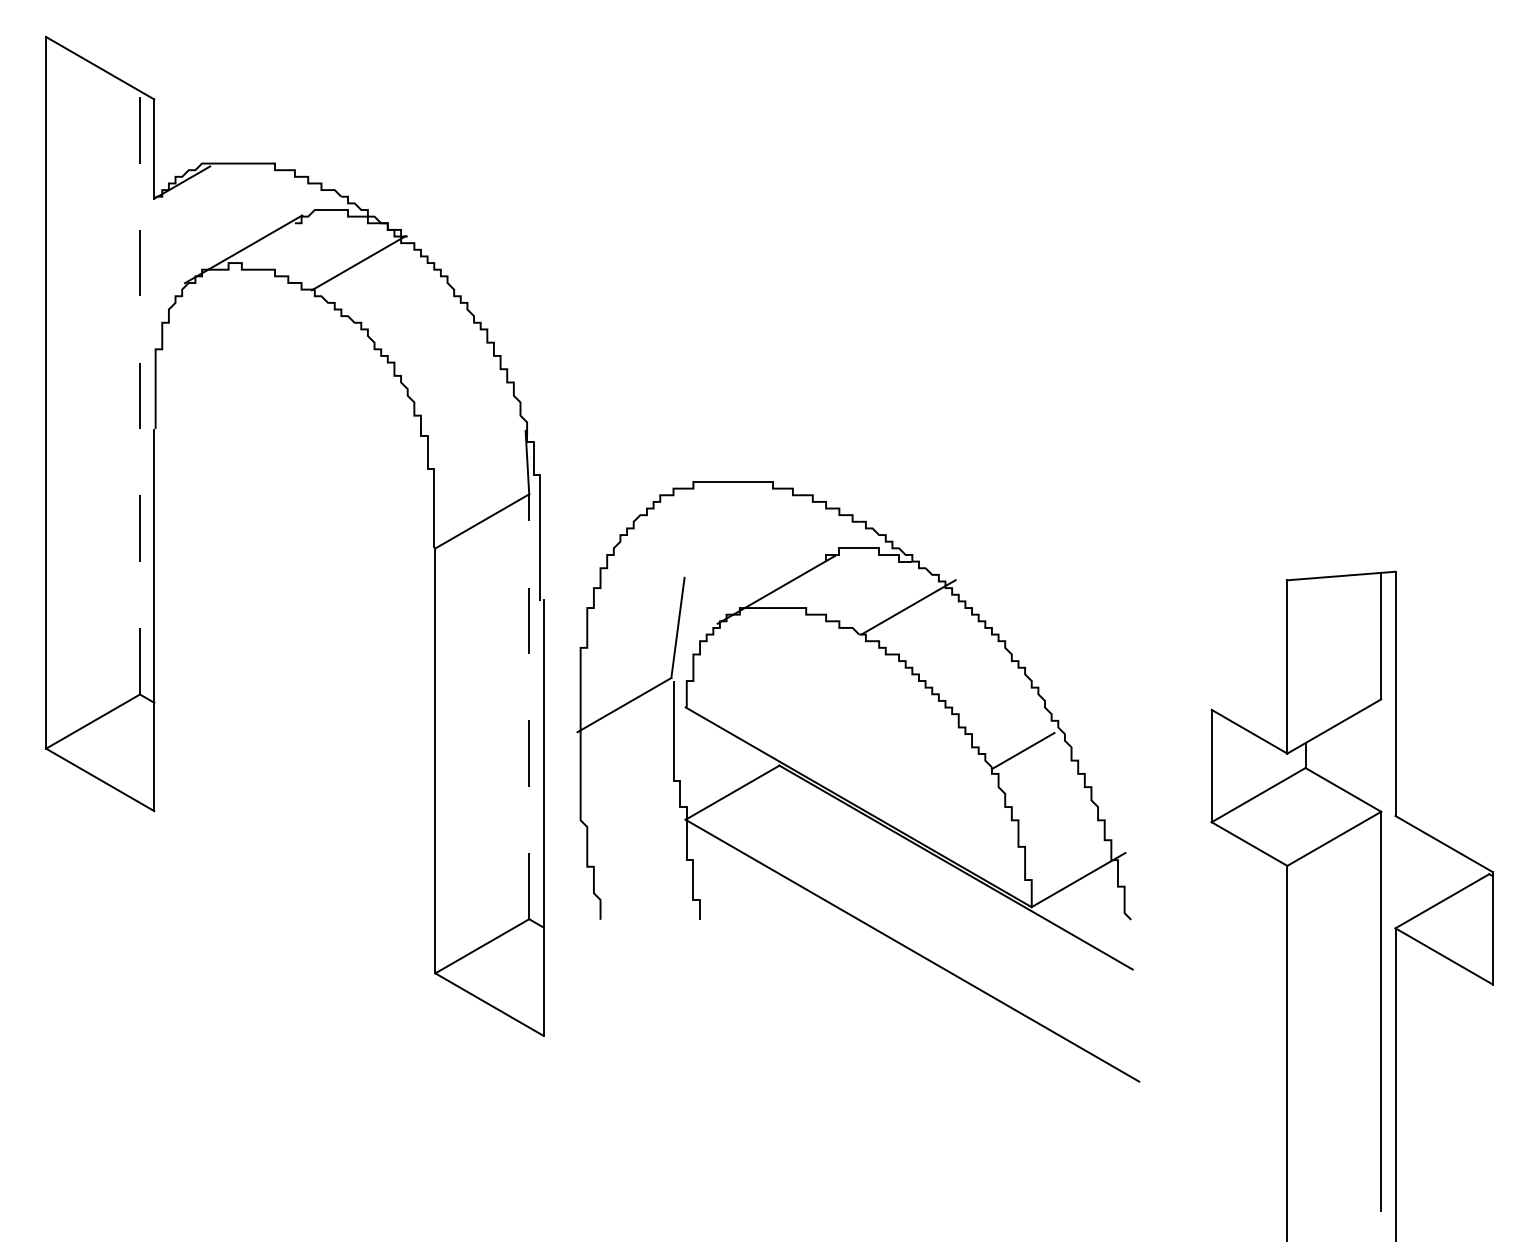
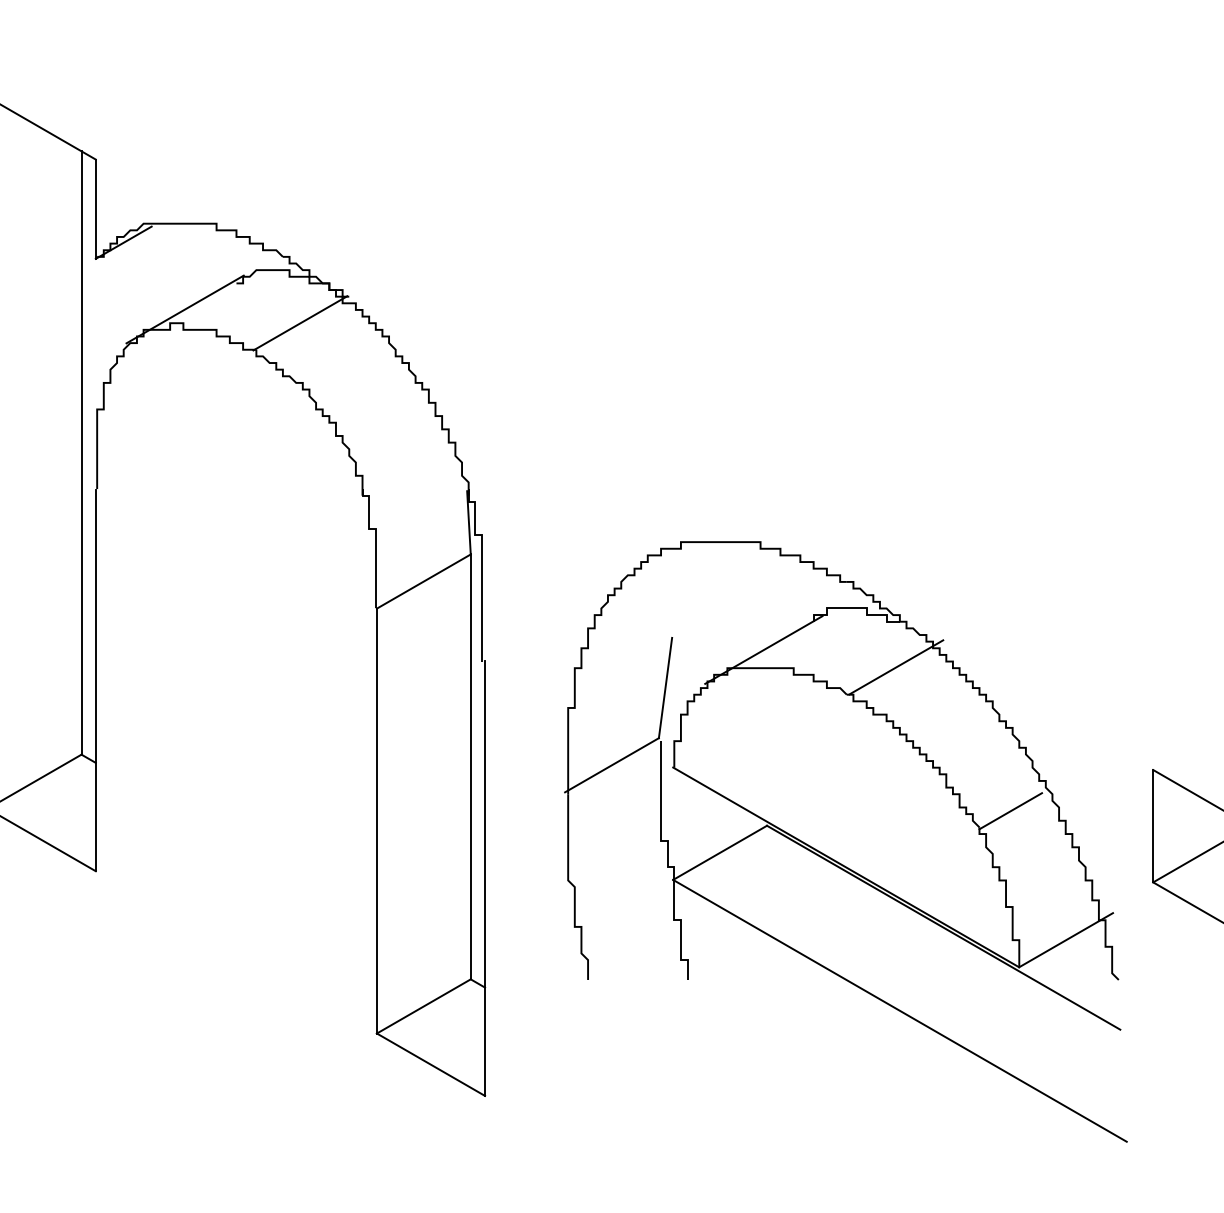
line: (140, 392) -> (82, 452), dashed -> solid
line: (529, 706) -> (471, 766), dashed -> solid
part: (858, 781) -> (846, 841), moved

